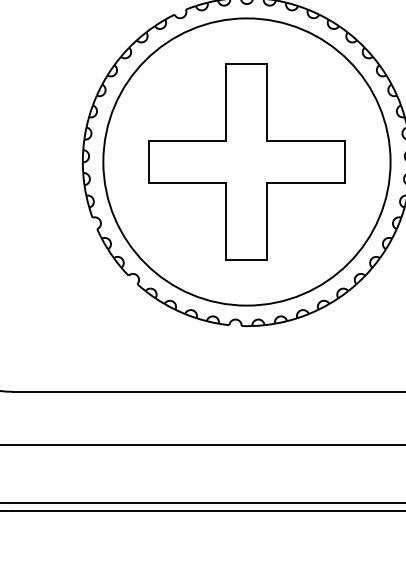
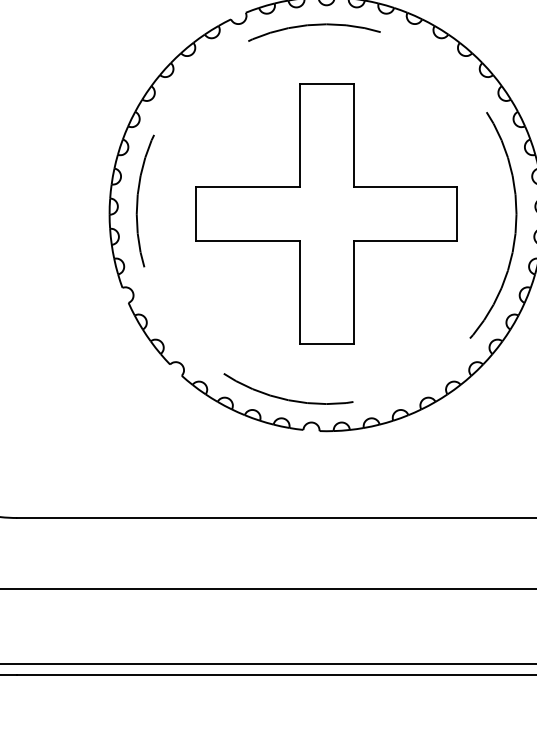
circle: (246, 161) -> (326, 213), solid -> dashed

